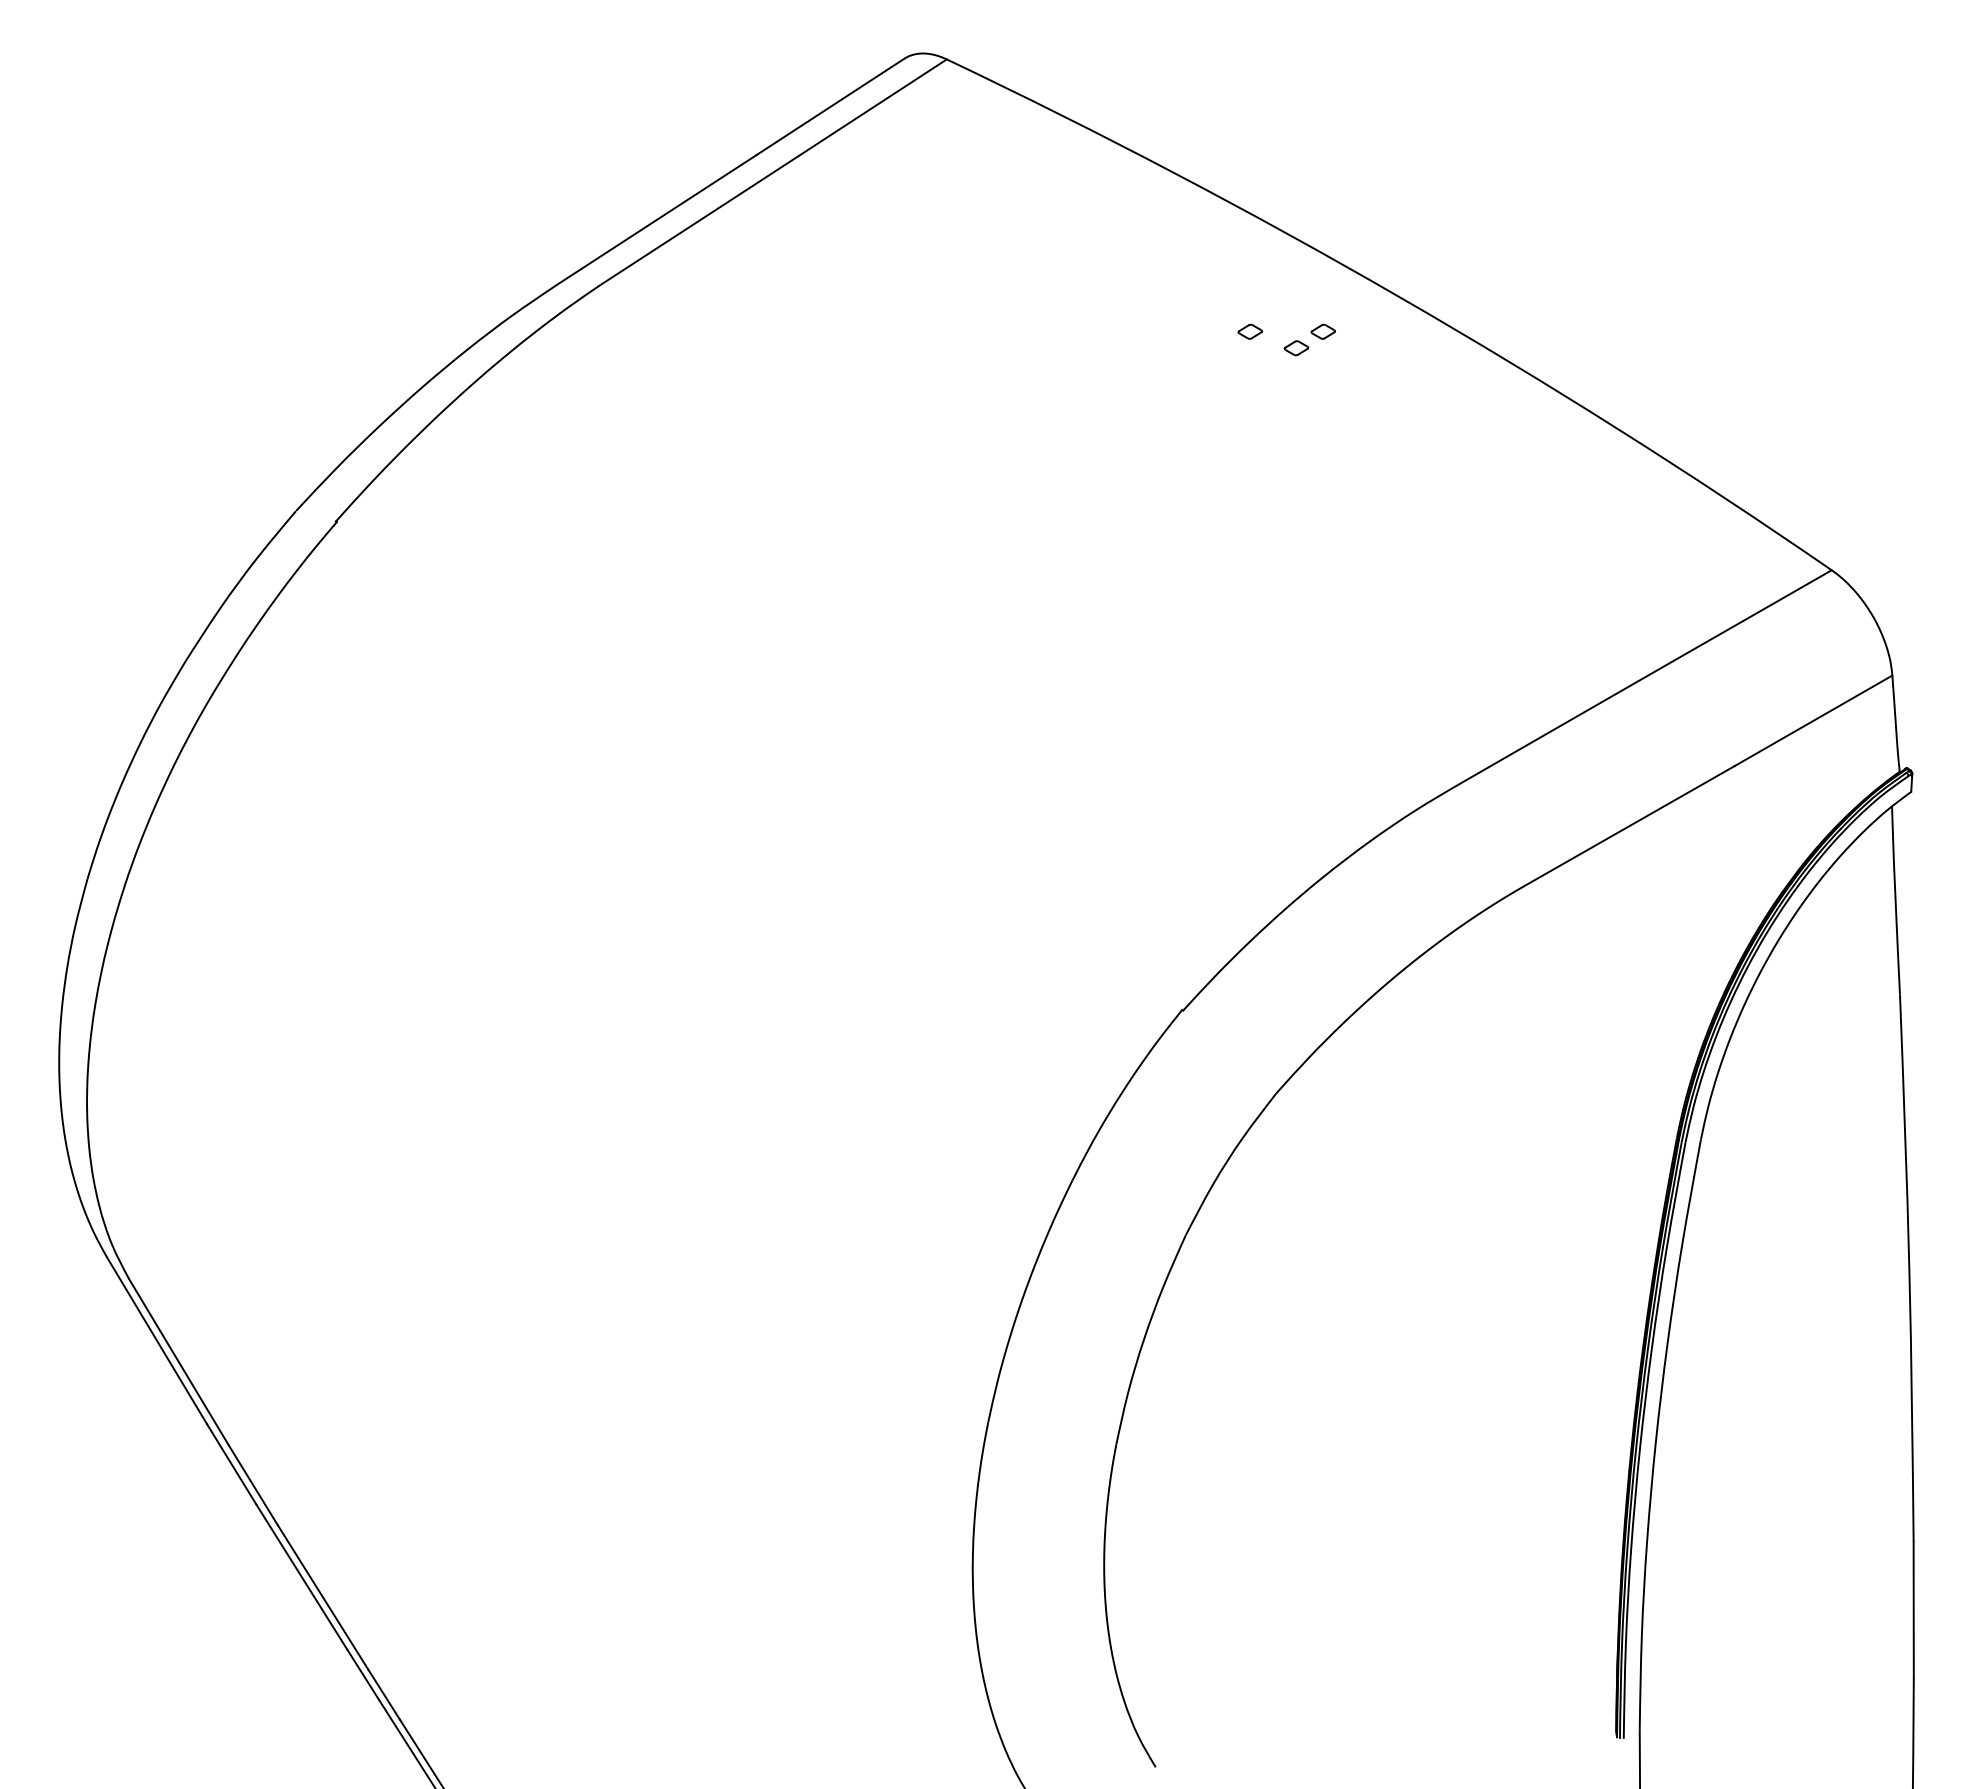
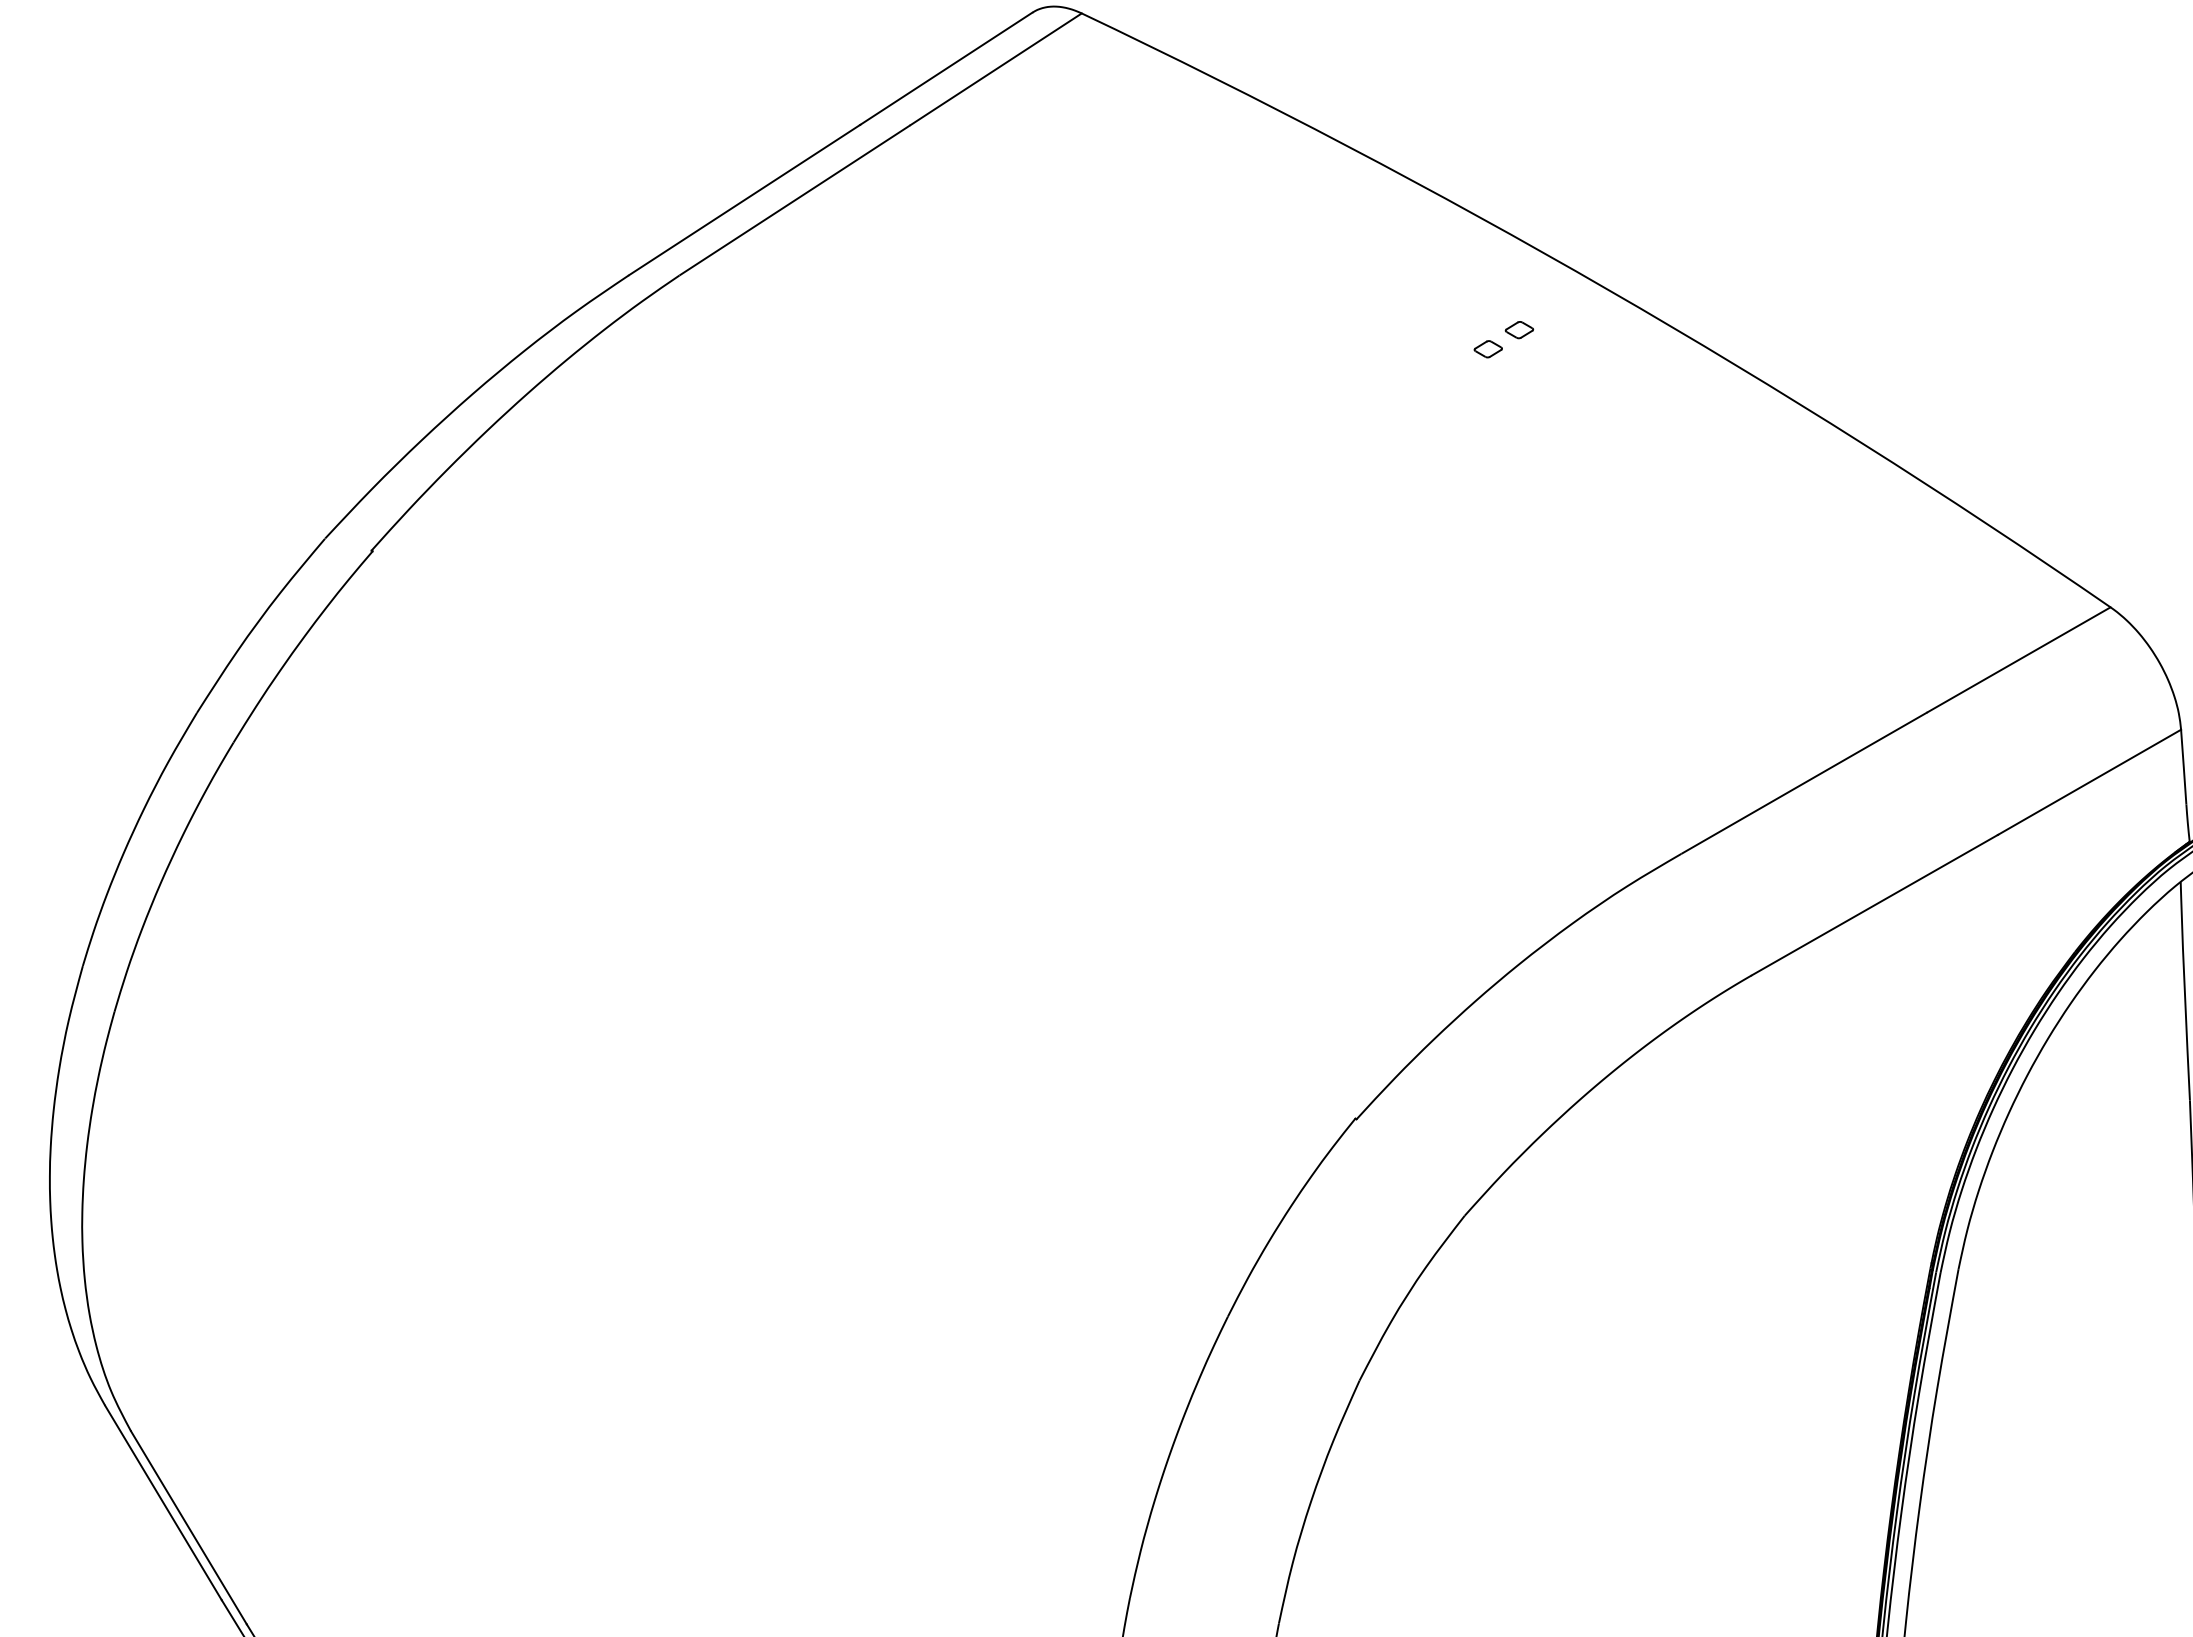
part: (1249, 331) -> (1433, 329), removed

